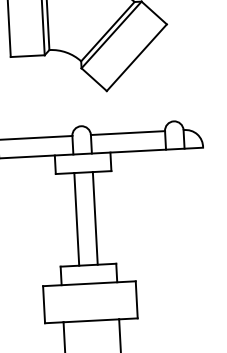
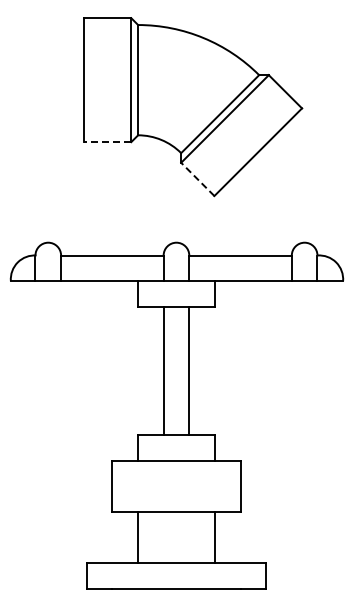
line: (27, 56) -> (107, 142), solid -> dashed
line: (93, 79) -> (197, 179), solid -> dashed

